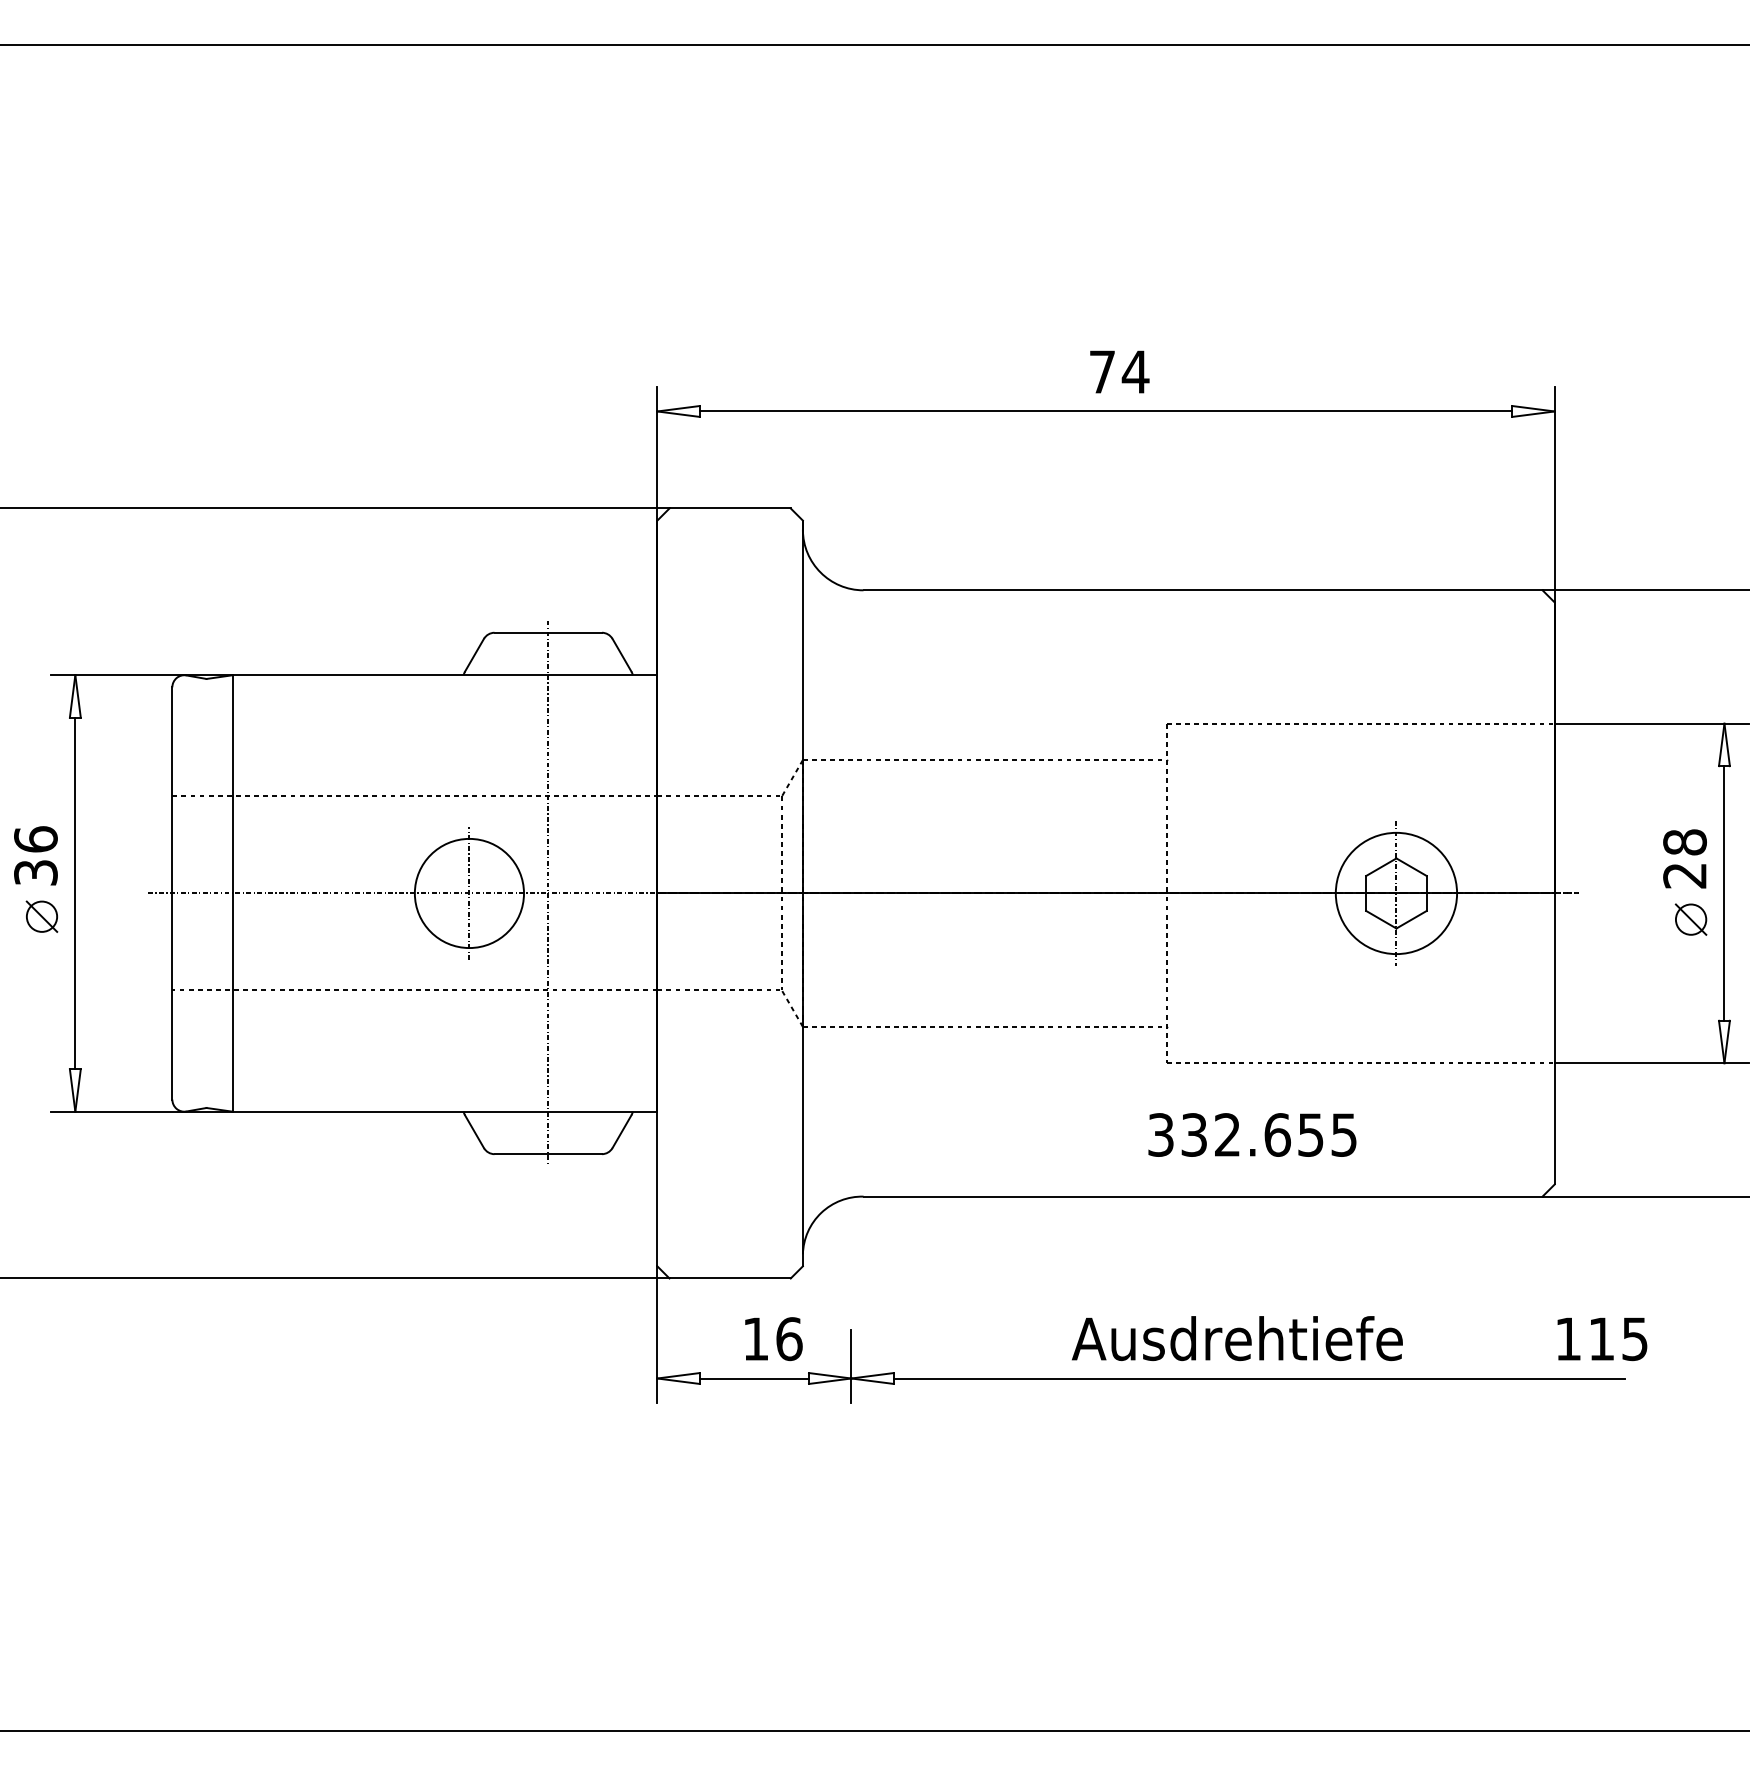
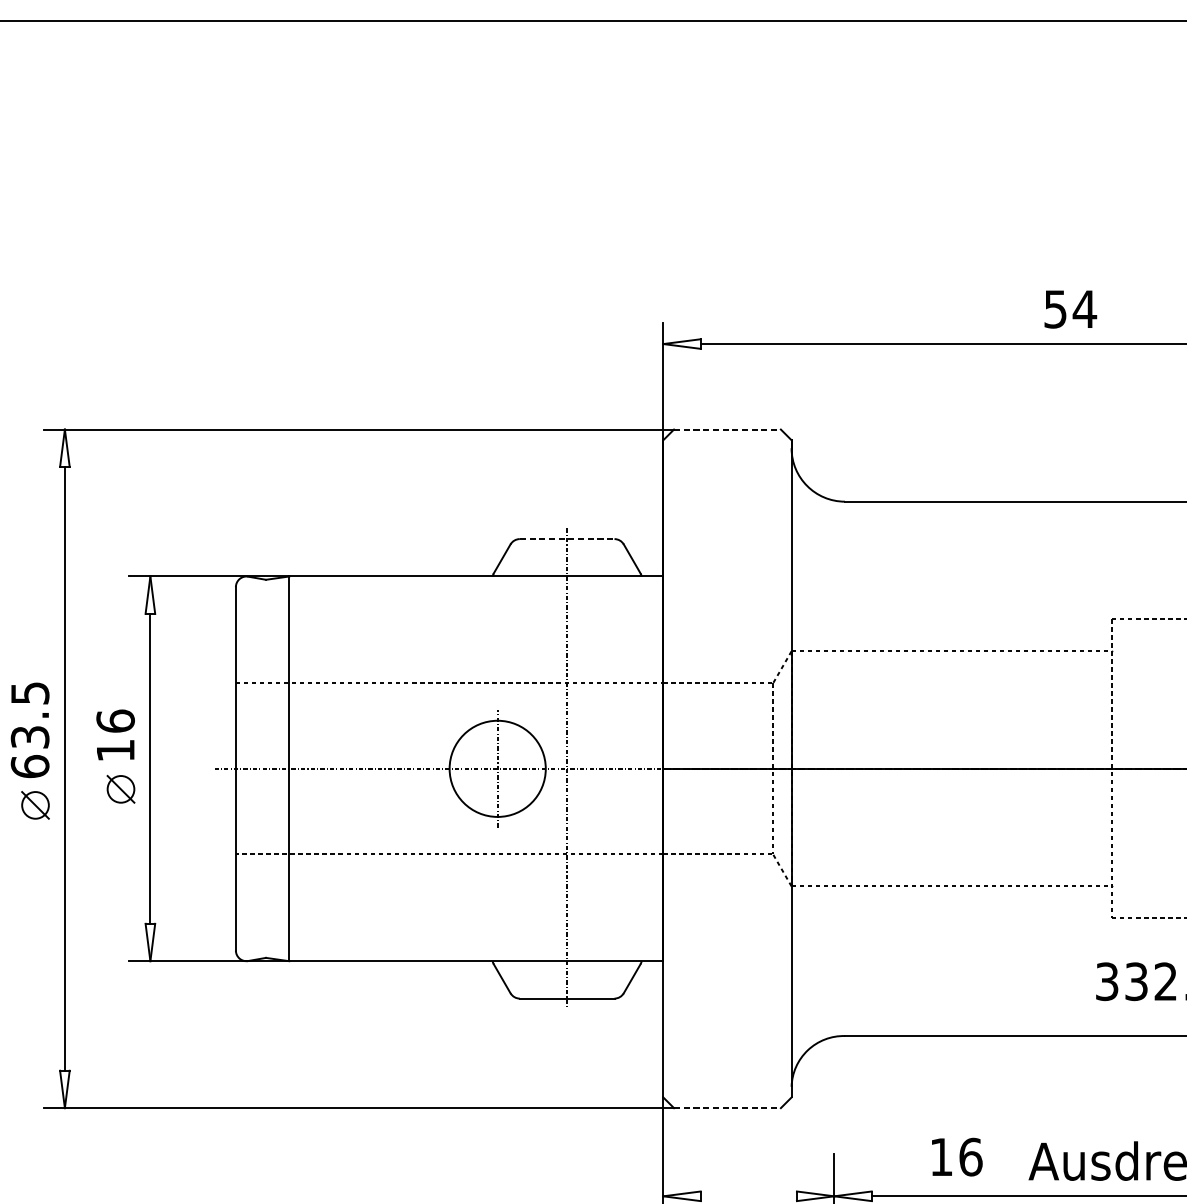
text: (1102, 371) -> (1055, 308), 74 -> 54
line: (730, 508) -> (727, 429), solid -> dashed
line: (548, 632) -> (567, 538), solid -> dashed
text: (35, 872) -> (115, 750), 36 -> 16
line: (730, 1278) -> (727, 1108), solid -> dashed
text: (773, 1339) -> (956, 1157), moved
line: (753, 1378) -> (748, 1196), removed

